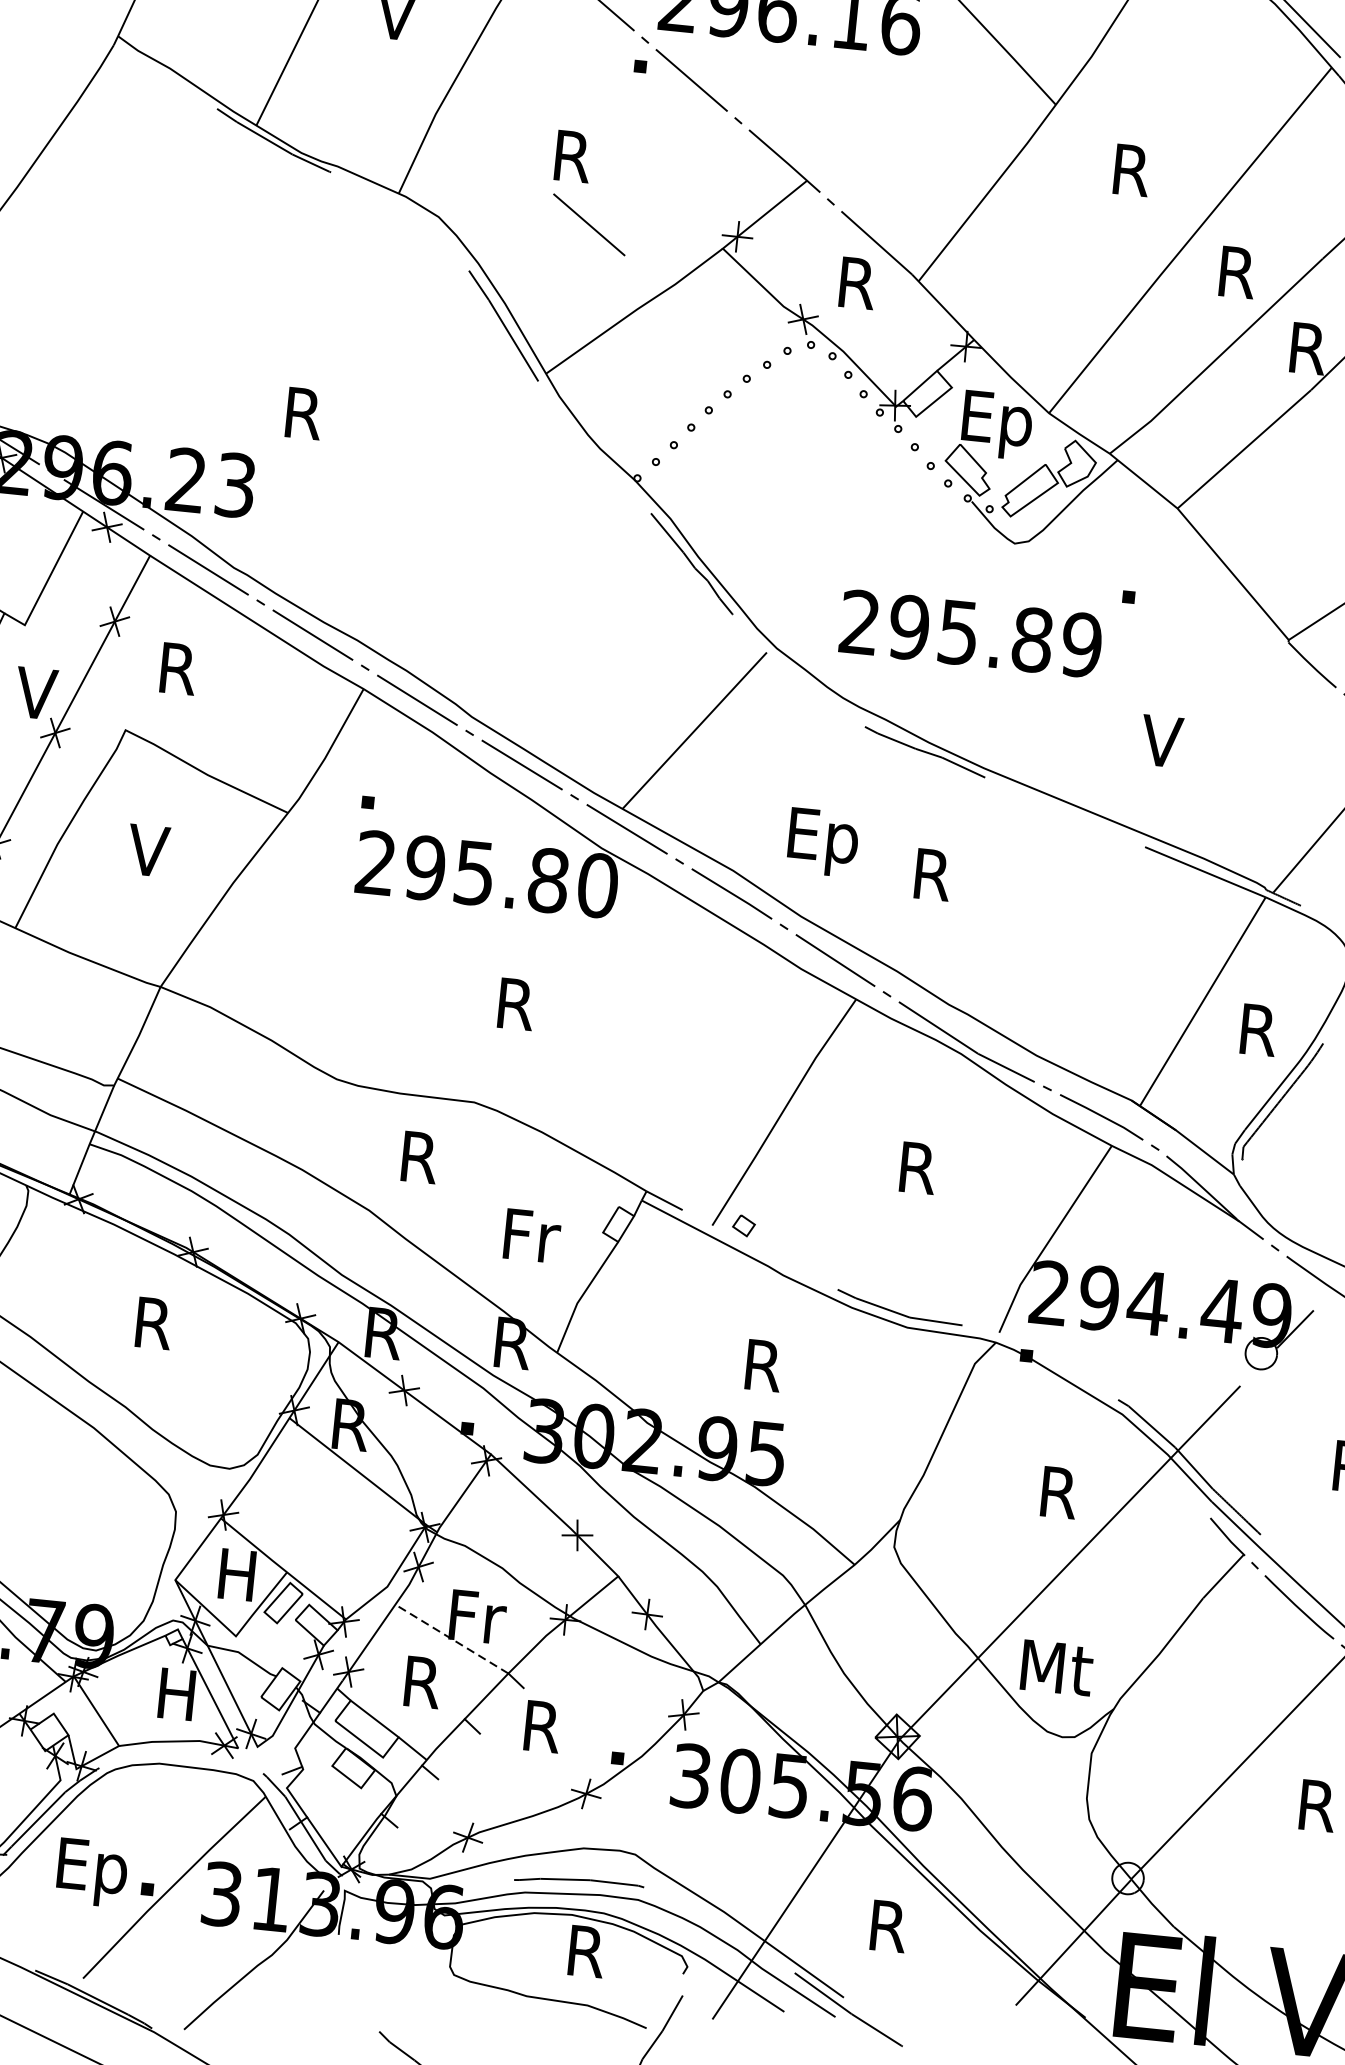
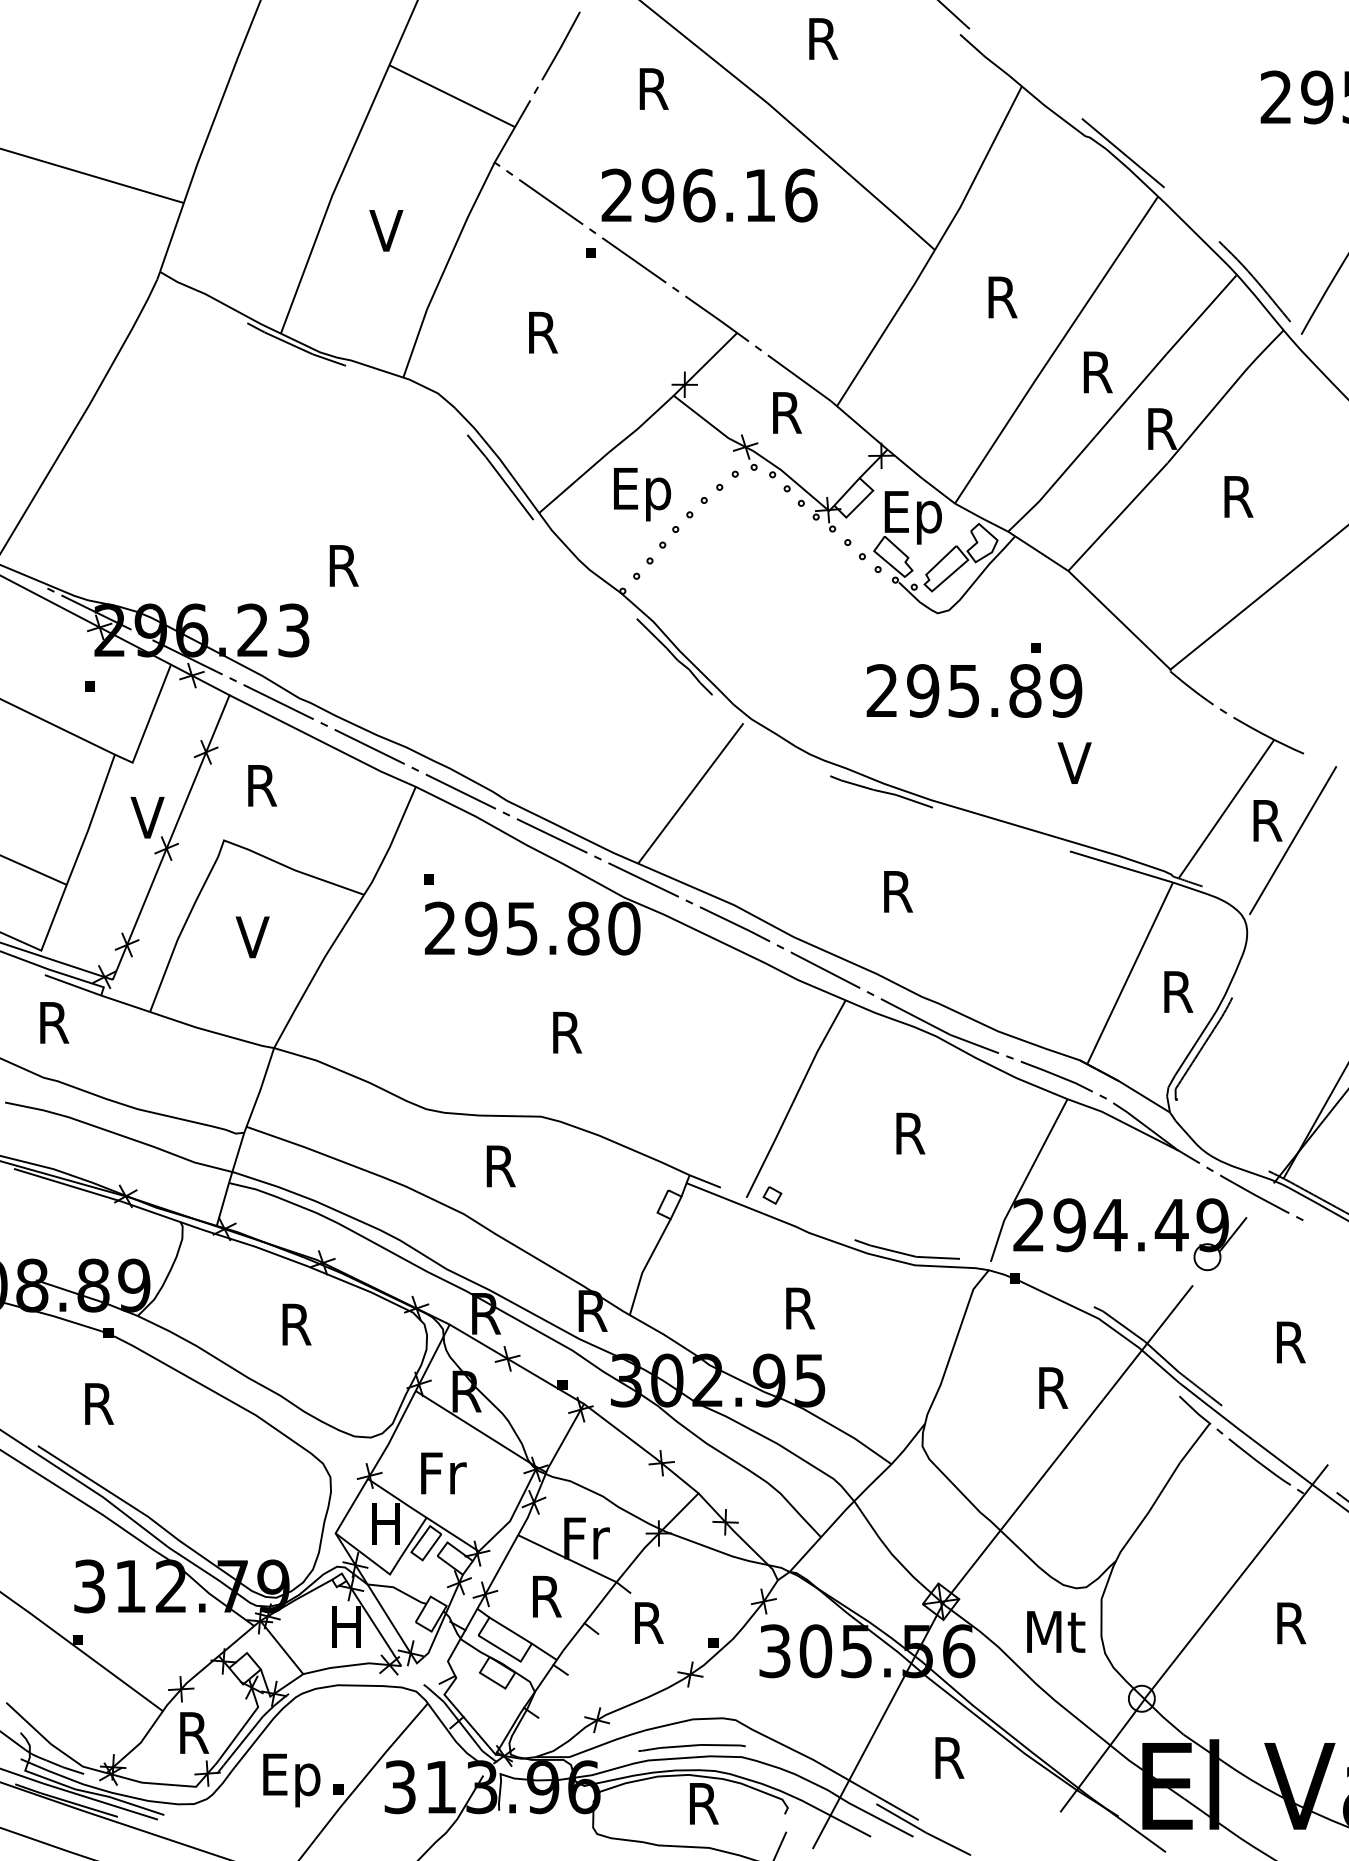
line: (589, 225) -> (562, 387), removed
text: (971, 633) -> (974, 690), moved
text: (823, 842) -> (642, 494), moved
text: (532, 1236) -> (443, 1473), moved
line: (452, 1638) -> (567, 1558), dashed -> solid
text: (1057, 1667) -> (1056, 1631), moved

